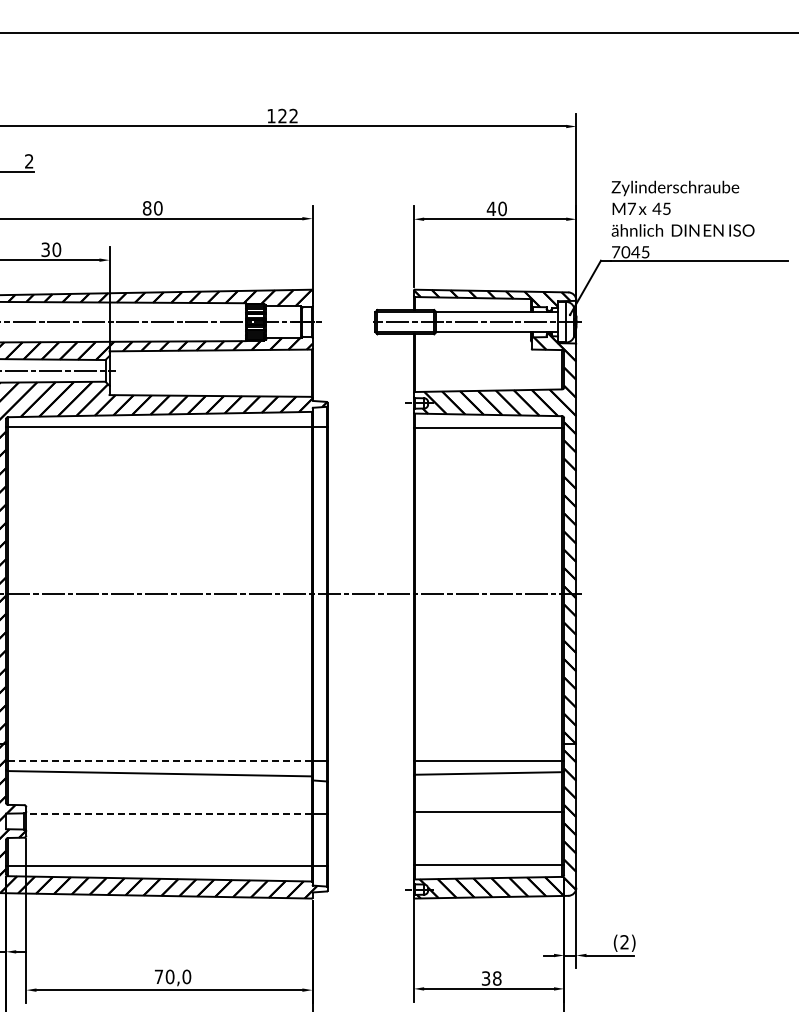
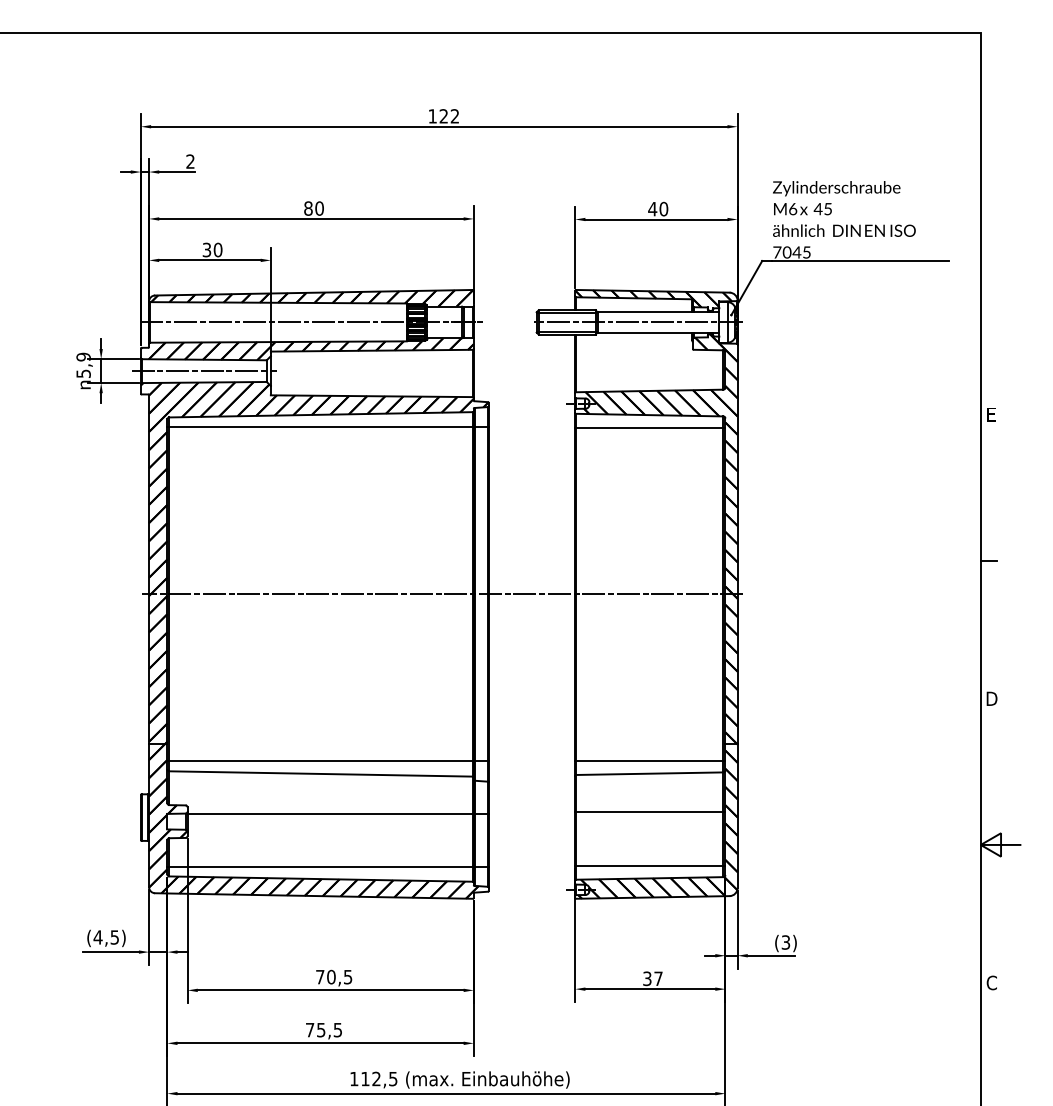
text: (632, 209) -> (793, 209), M7 -> M6
line: (160, 761) -> (321, 761), dashed -> solid
line: (169, 813) -> (330, 813), dashed -> solid
text: (624, 942) -> (785, 942), (2) -> (3)
text: (186, 976) -> (347, 976), 70,0 -> 70,5
text: (497, 978) -> (658, 978), 38 -> 37

